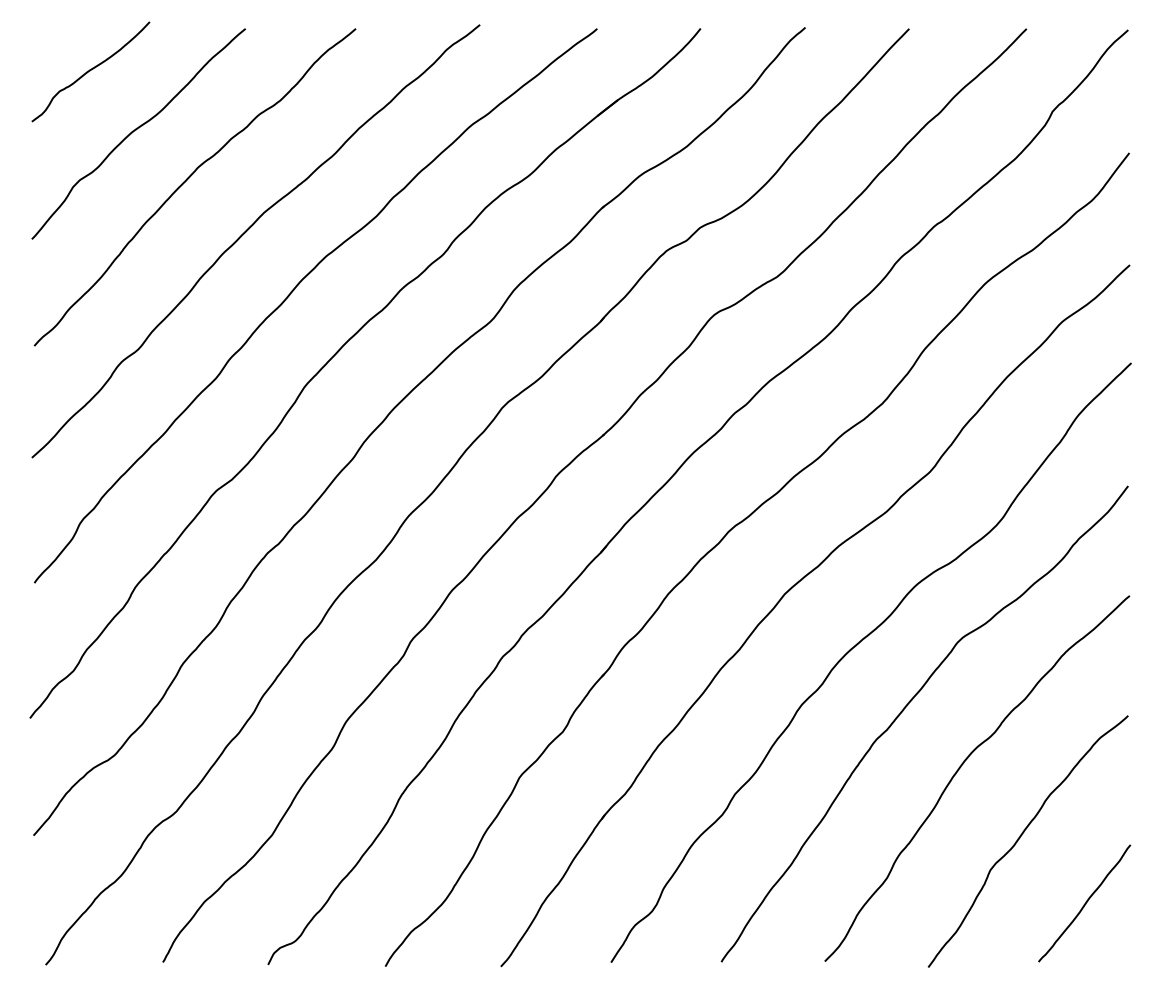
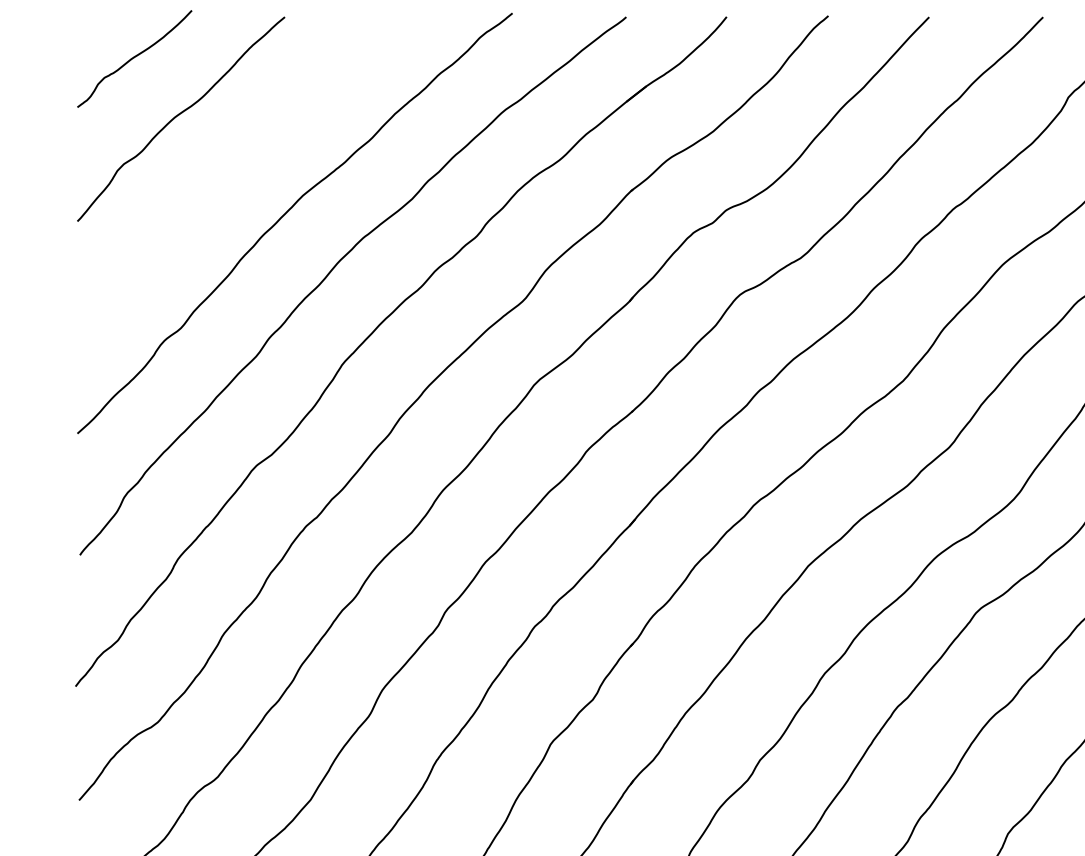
curve: (187, 180) -> (228, 164), removed

